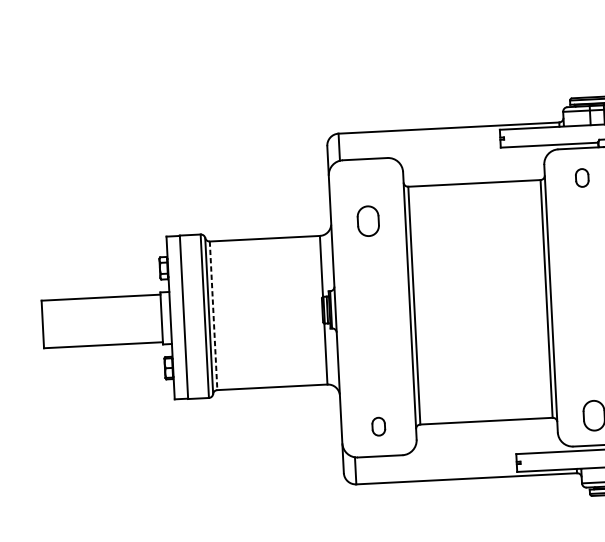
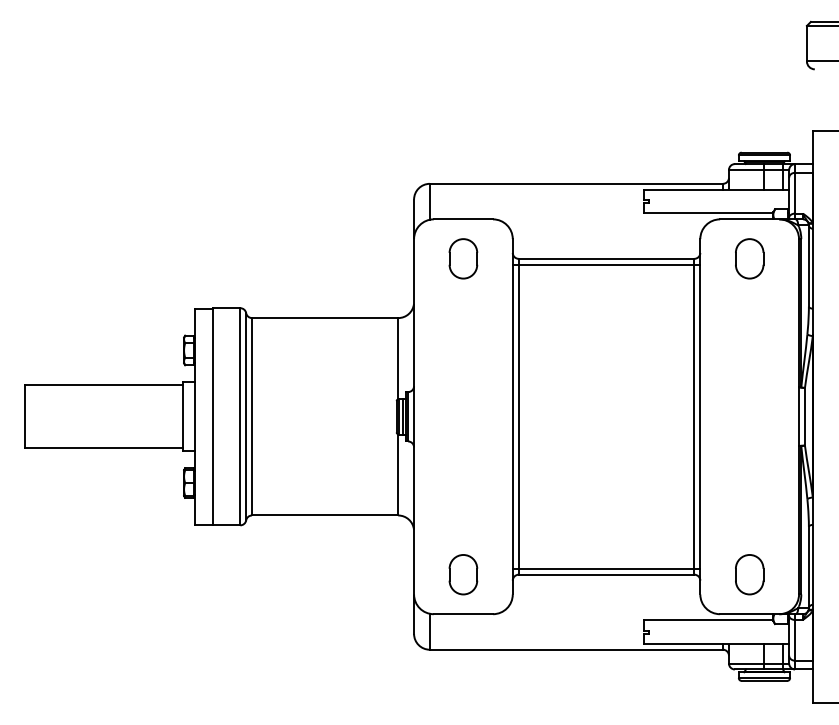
part: (582, 177) -> (749, 258), size x1.67
line: (474, 187) -> (606, 264), added
part: (368, 220) -> (463, 258), moved
line: (213, 315) -> (252, 416), dashed -> solid
line: (486, 416) -> (606, 568), added
part: (378, 426) -> (463, 574), size x1.67

